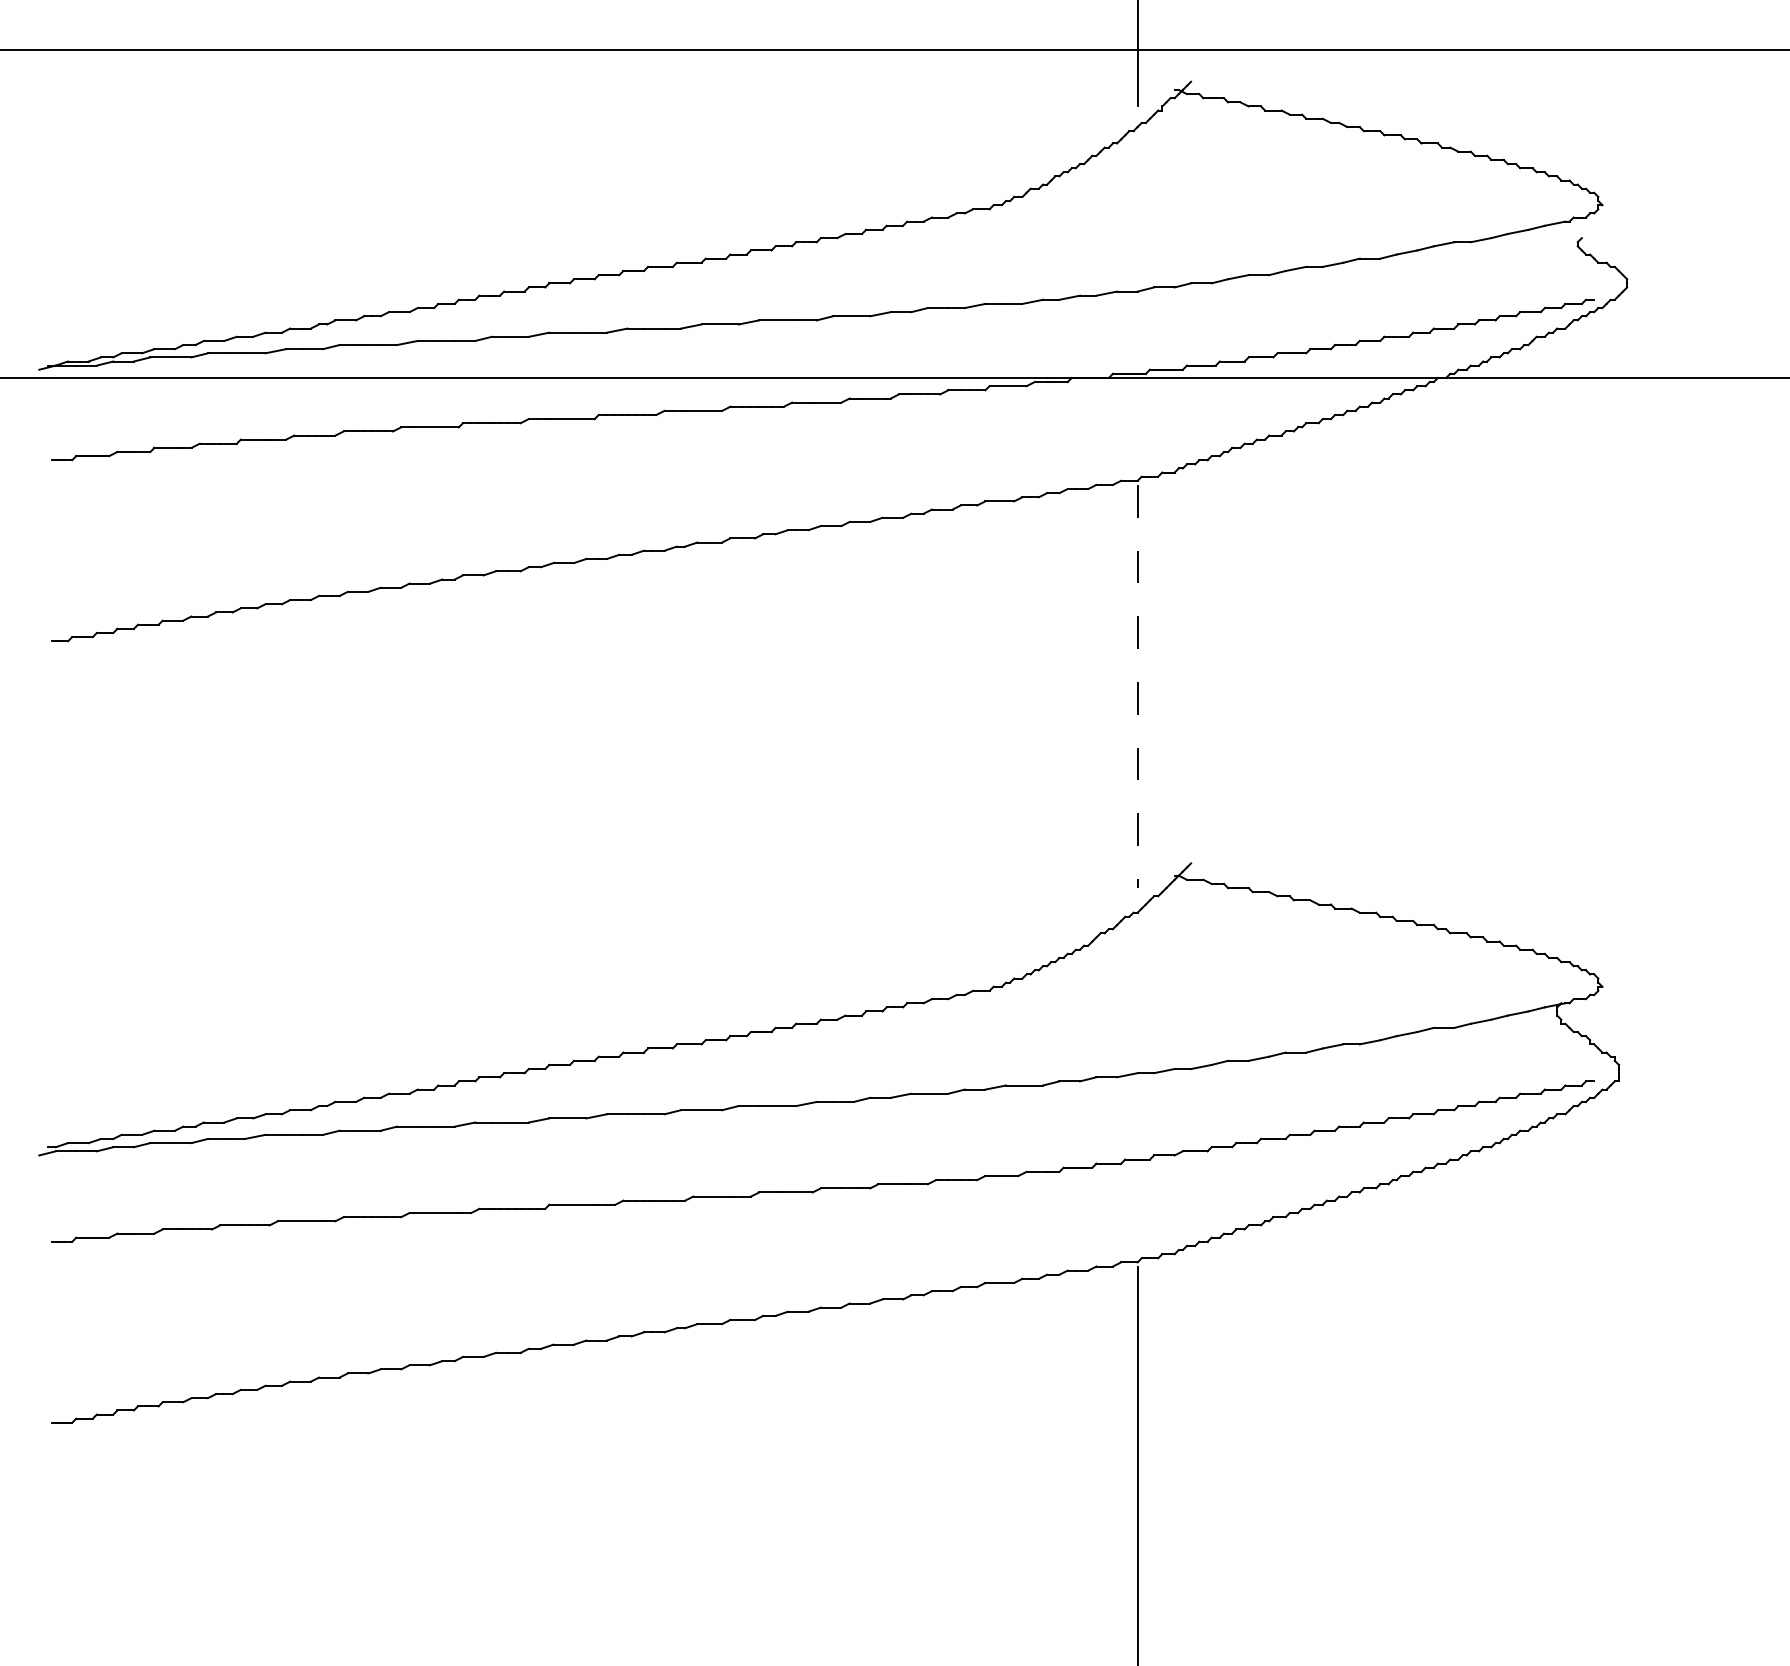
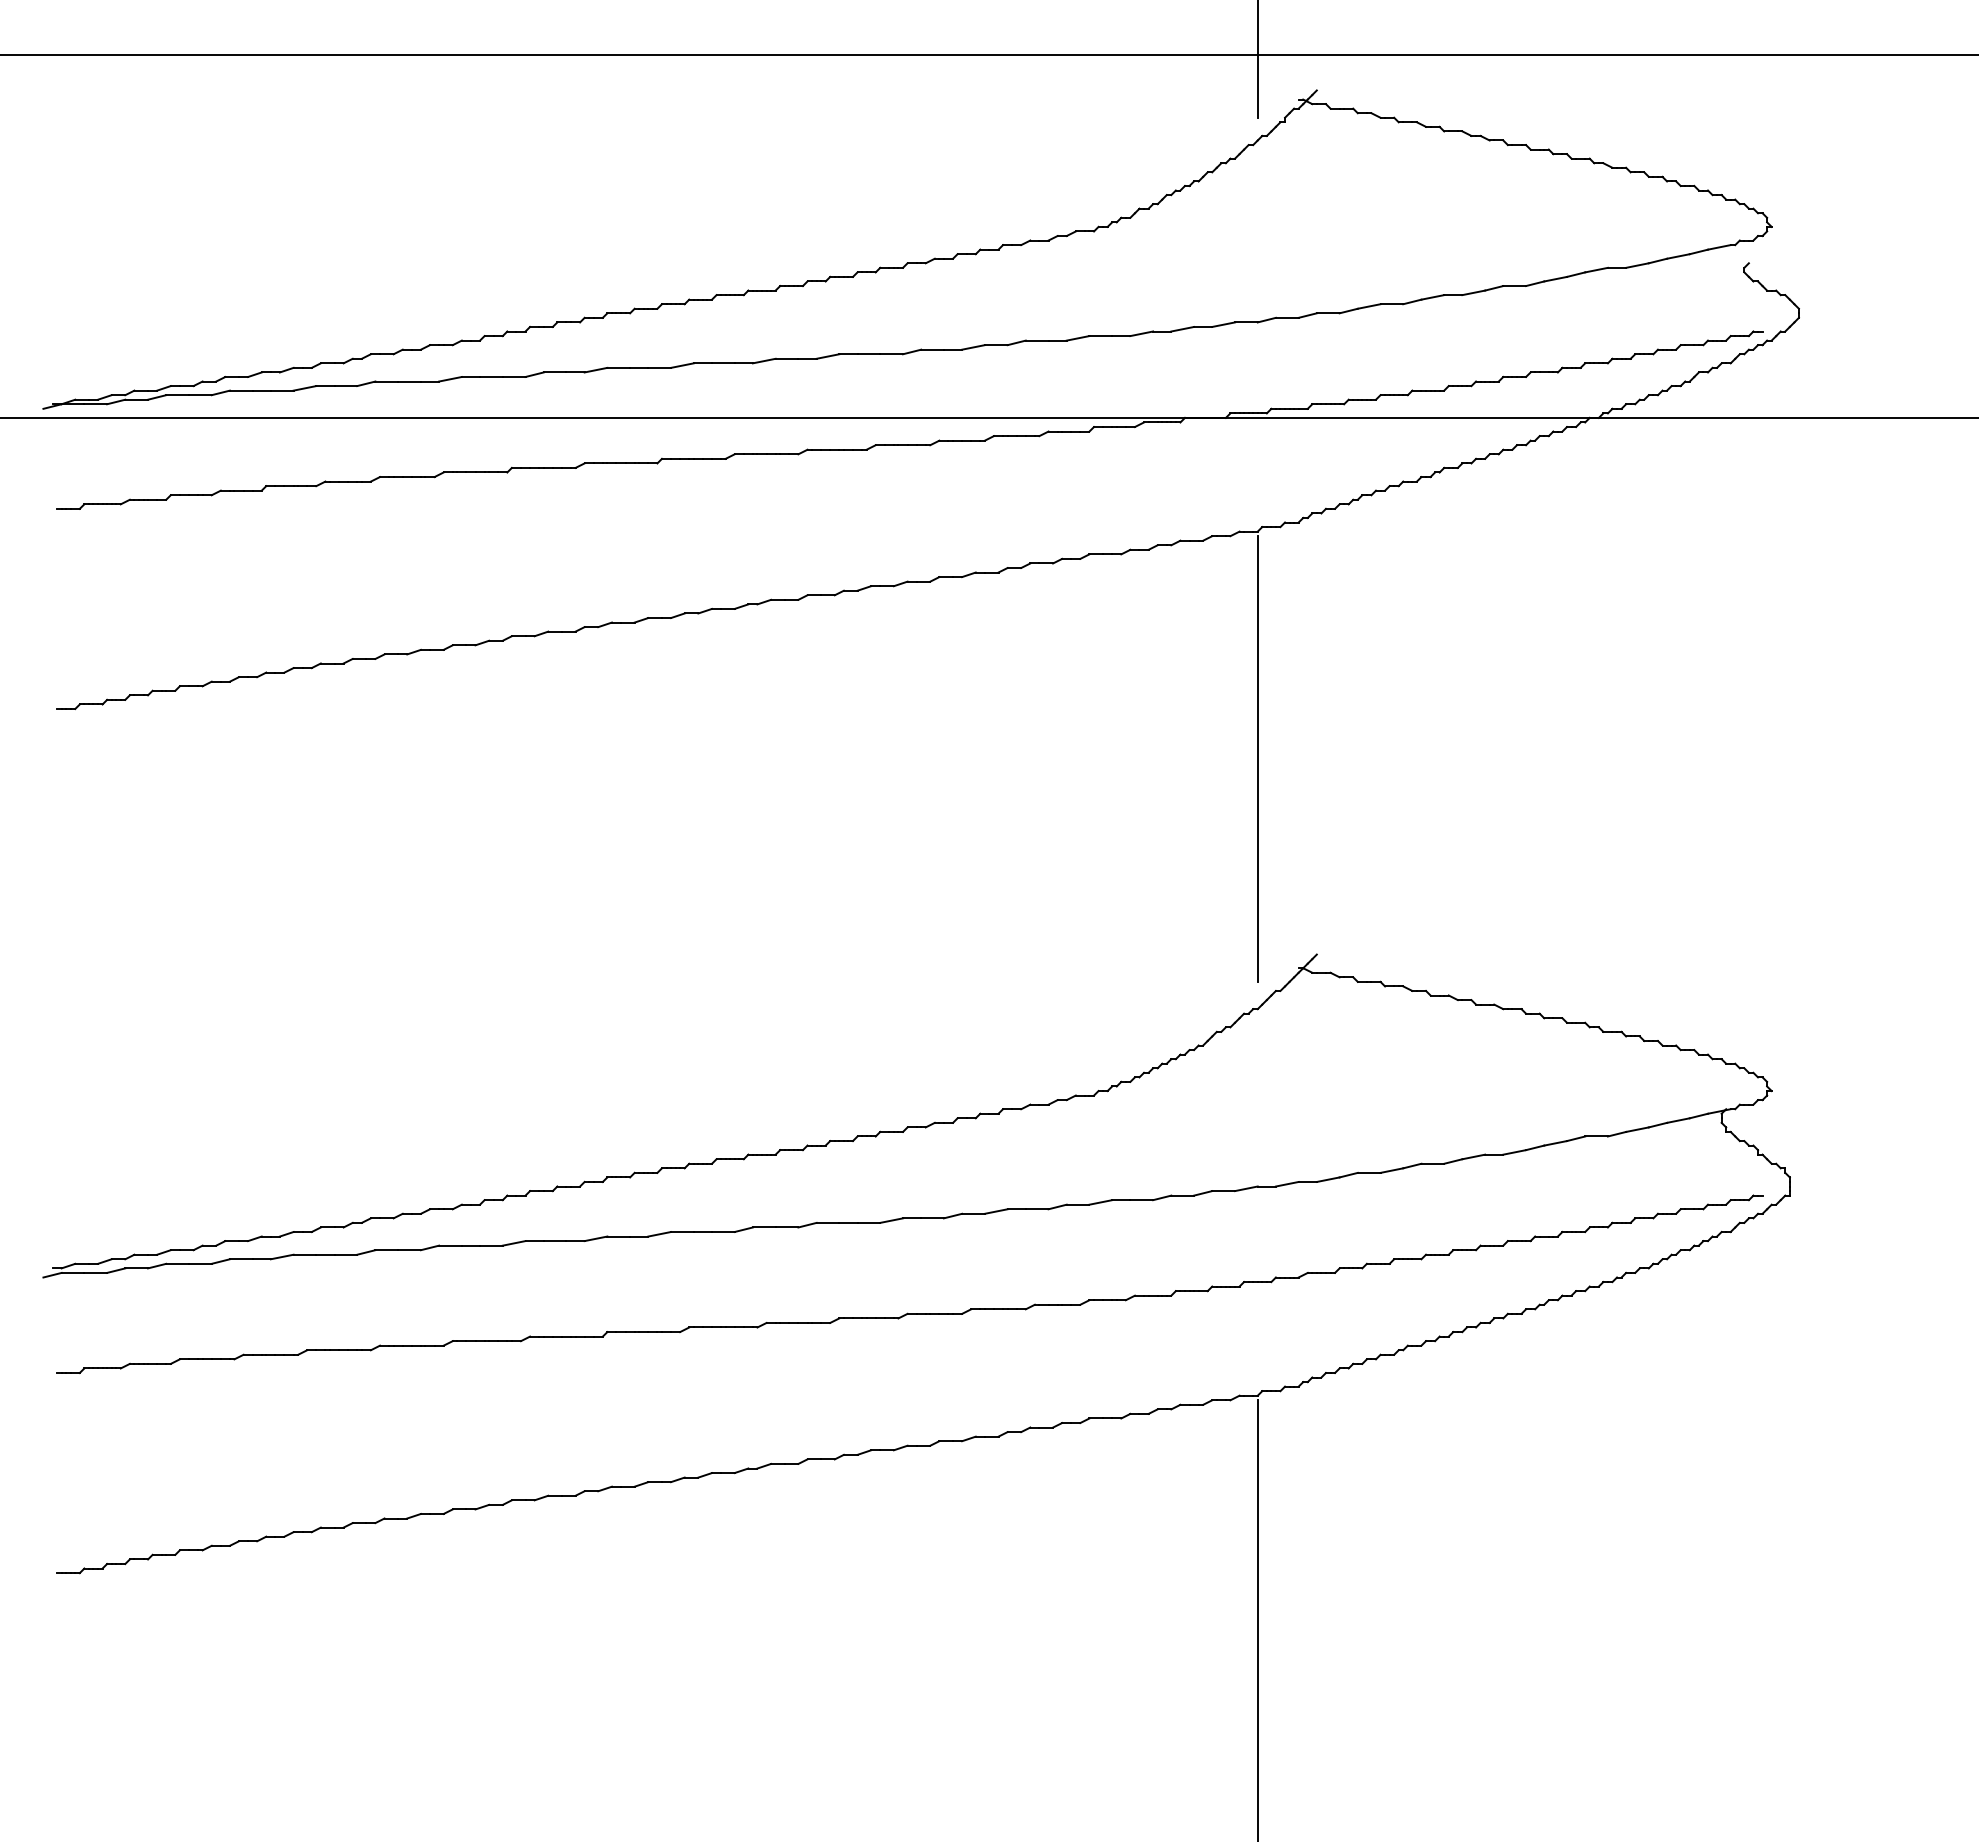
line: (1137, 686) -> (1257, 759), dashed -> solid

